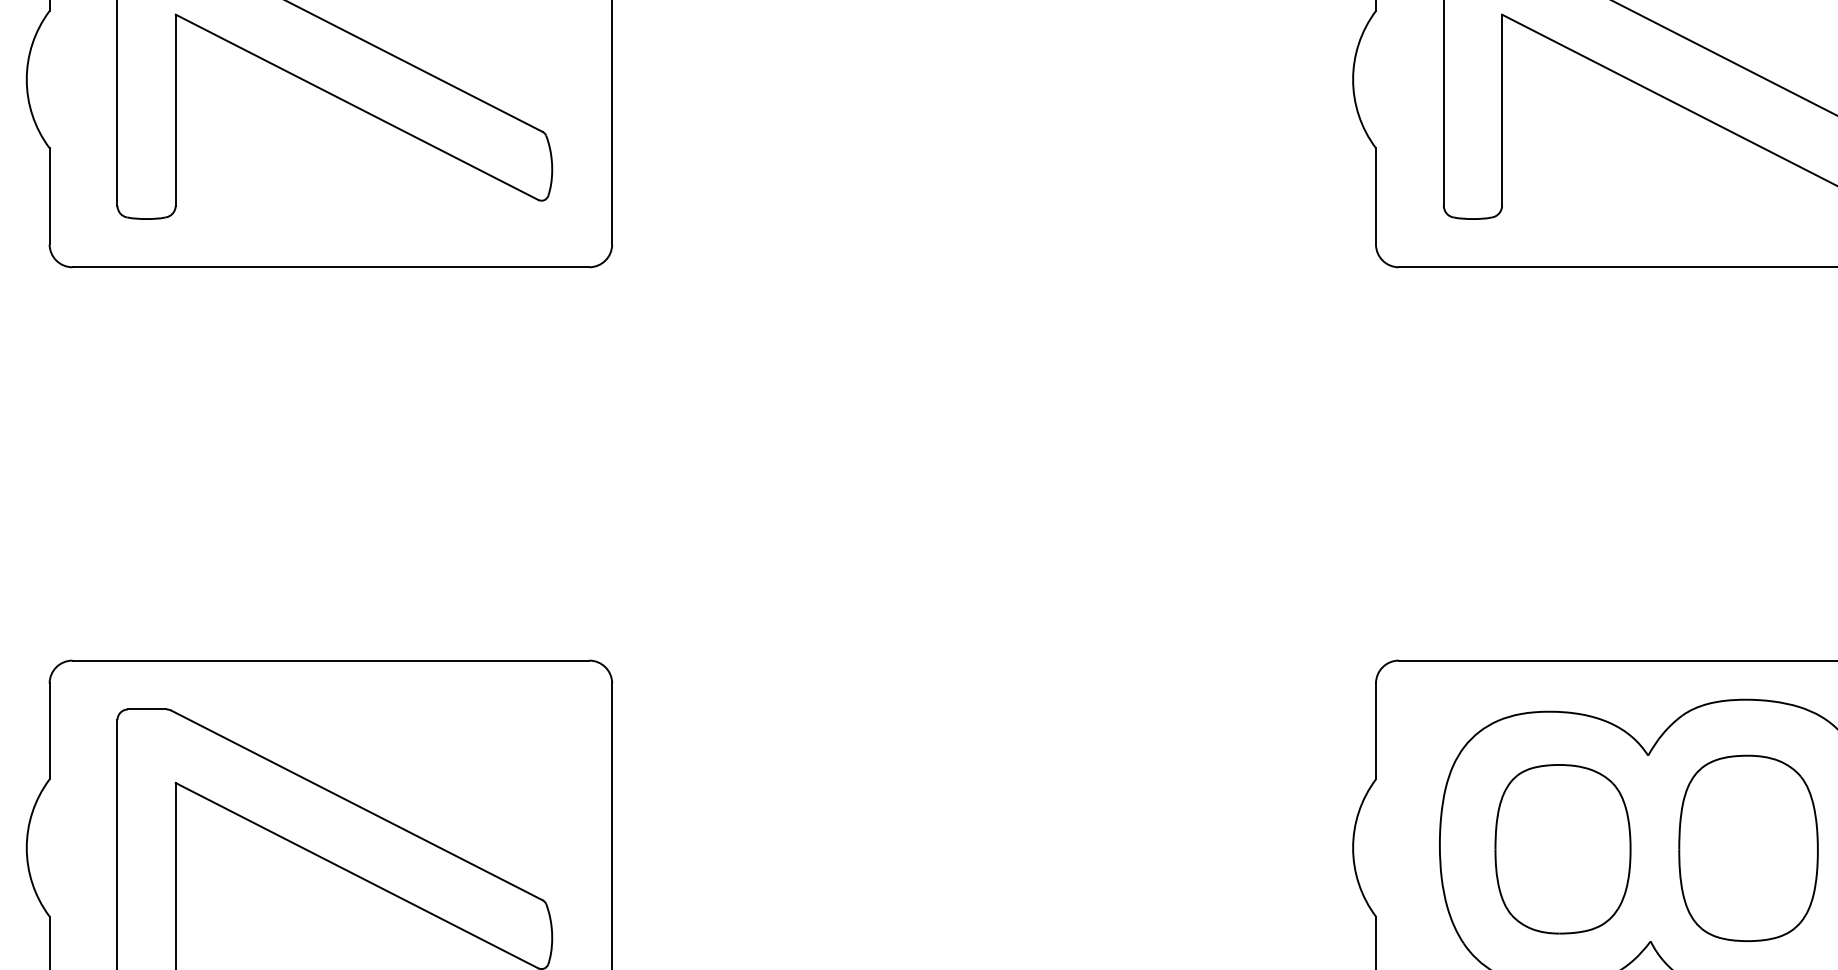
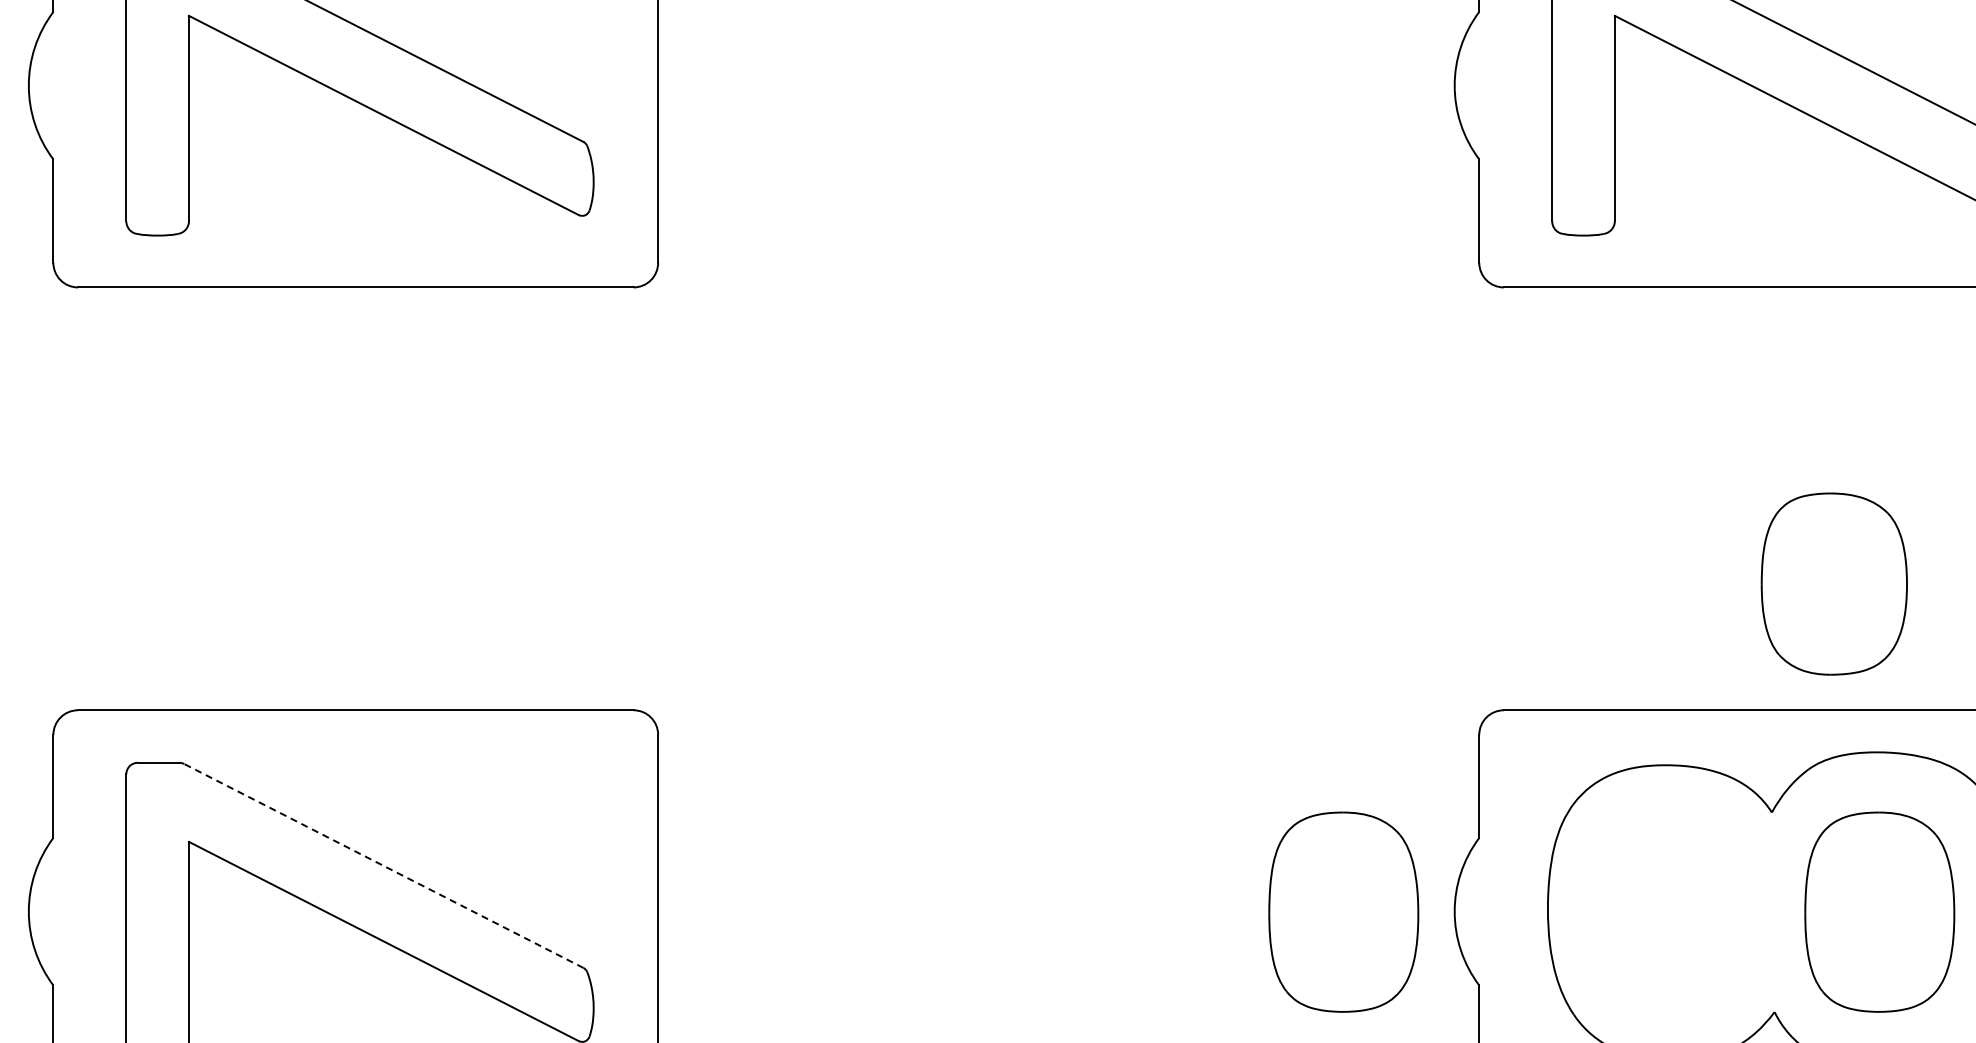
line: (356, 804) -> (383, 865), solid -> dashed
part: (1249, 847) -> (1343, 911), added
part: (1562, 848) -> (1833, 583), moved

